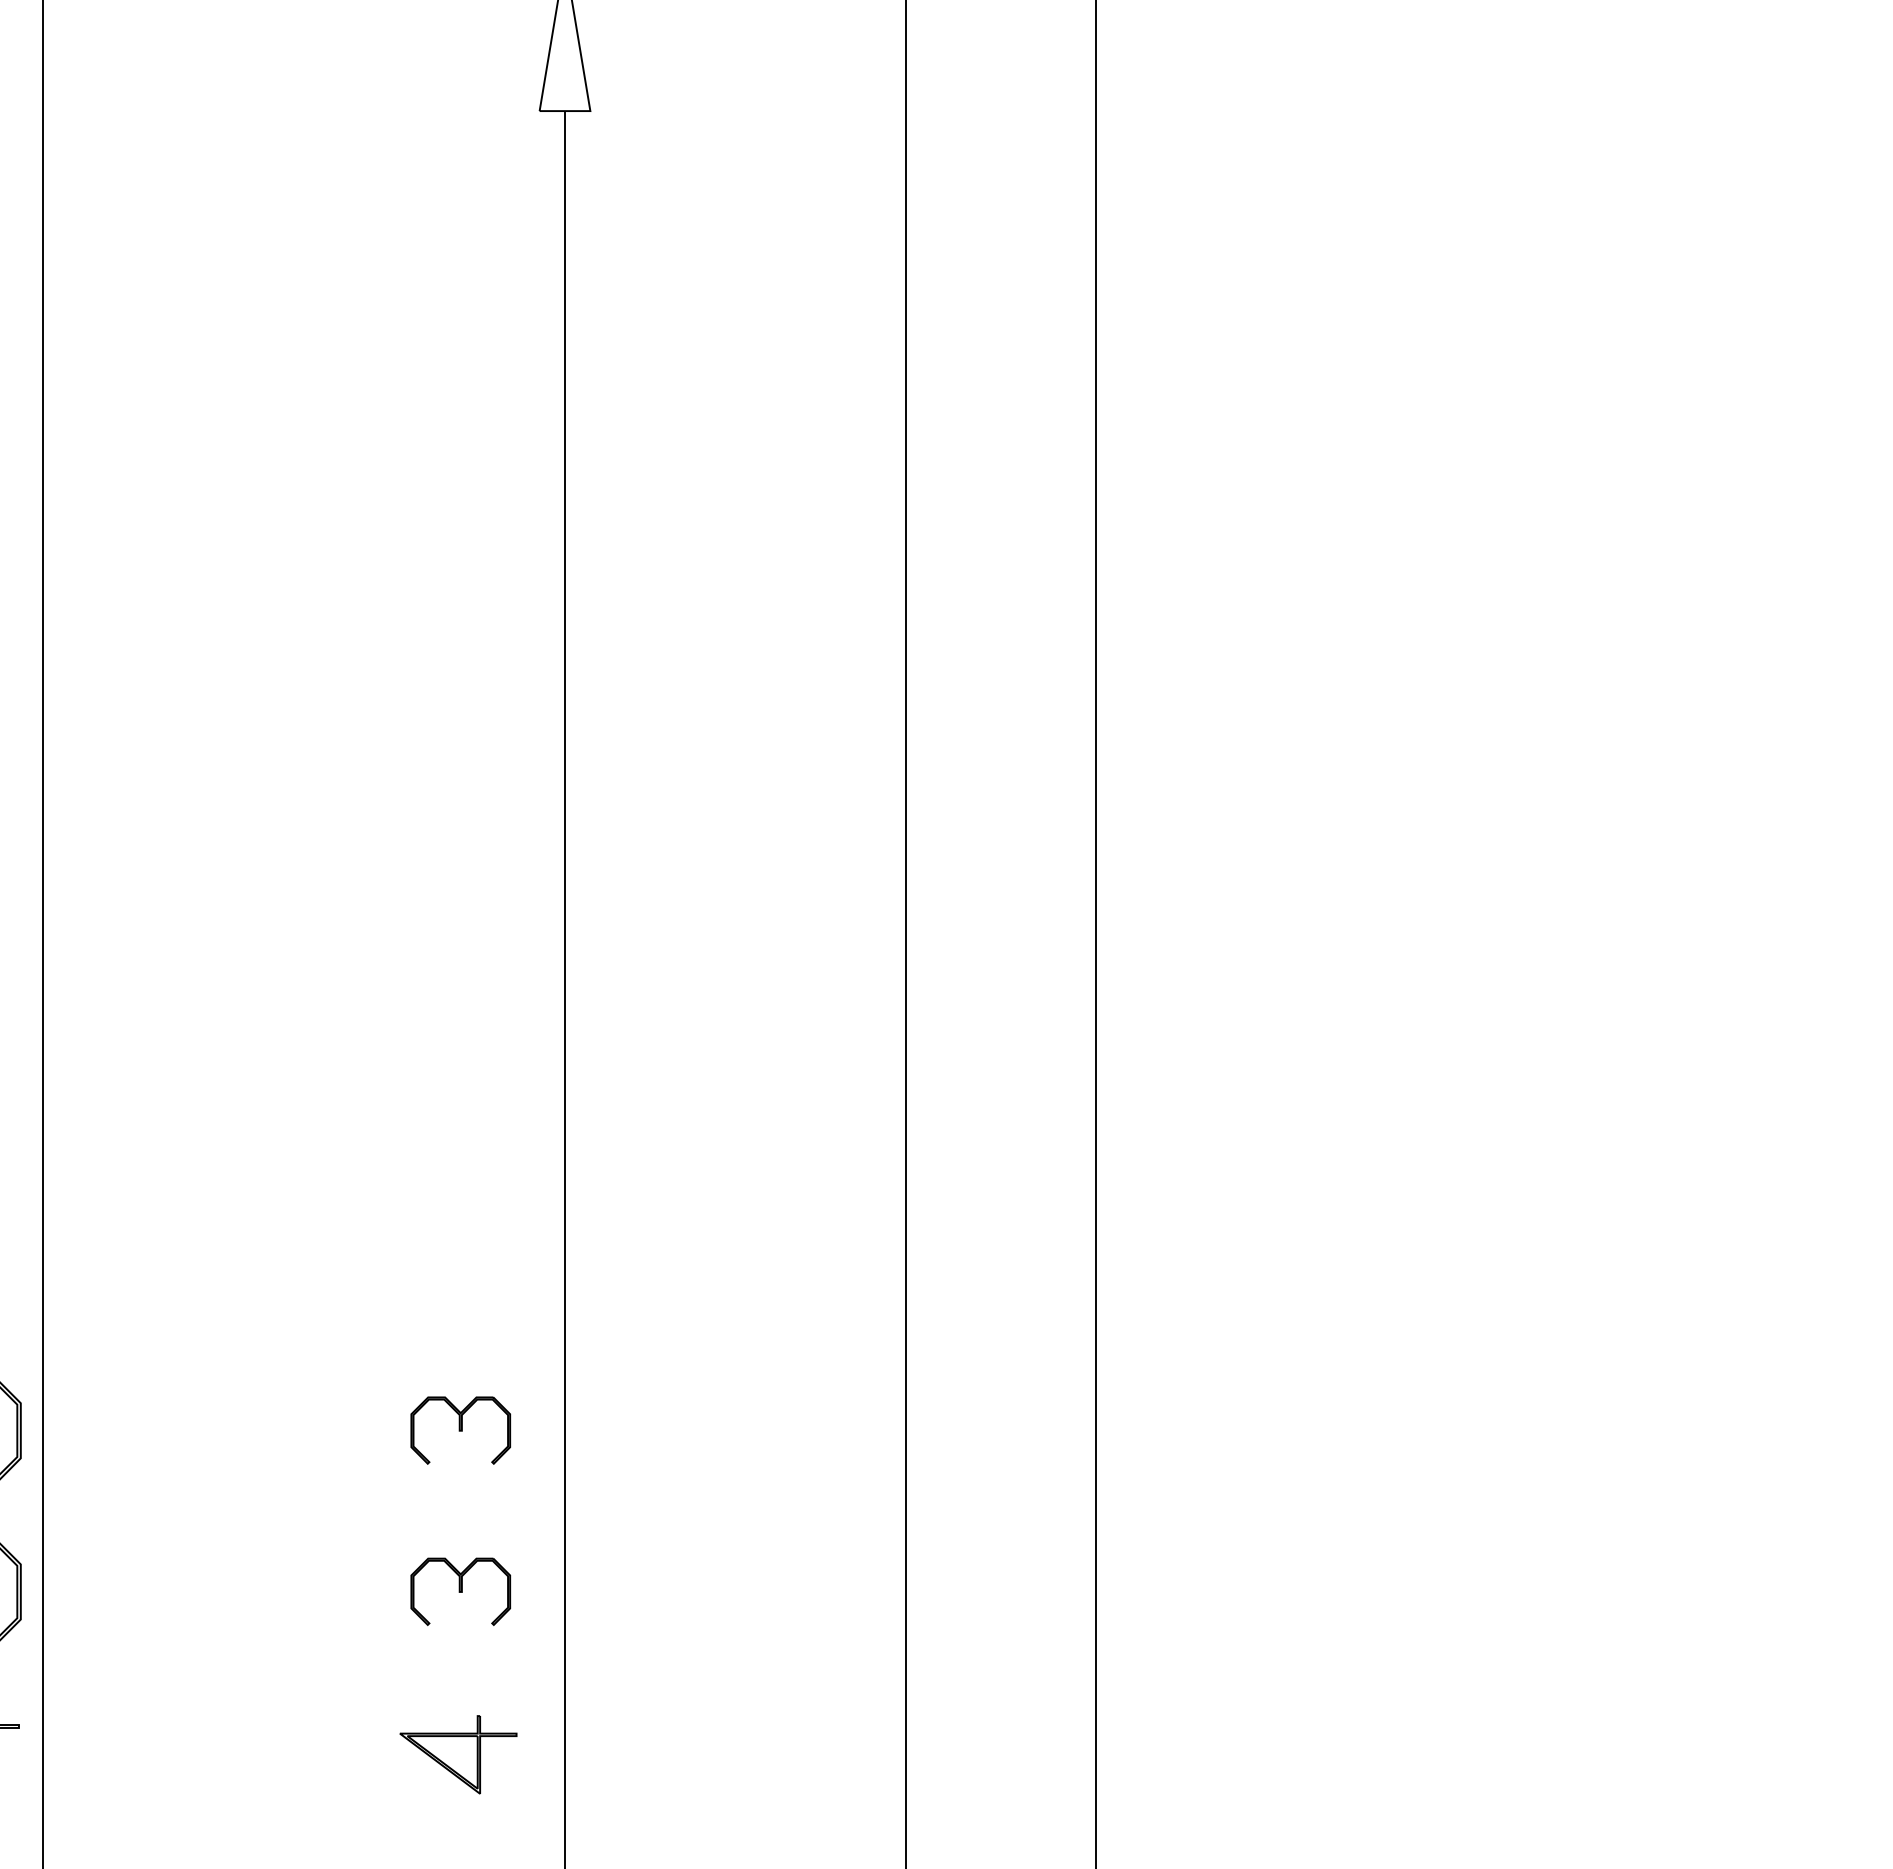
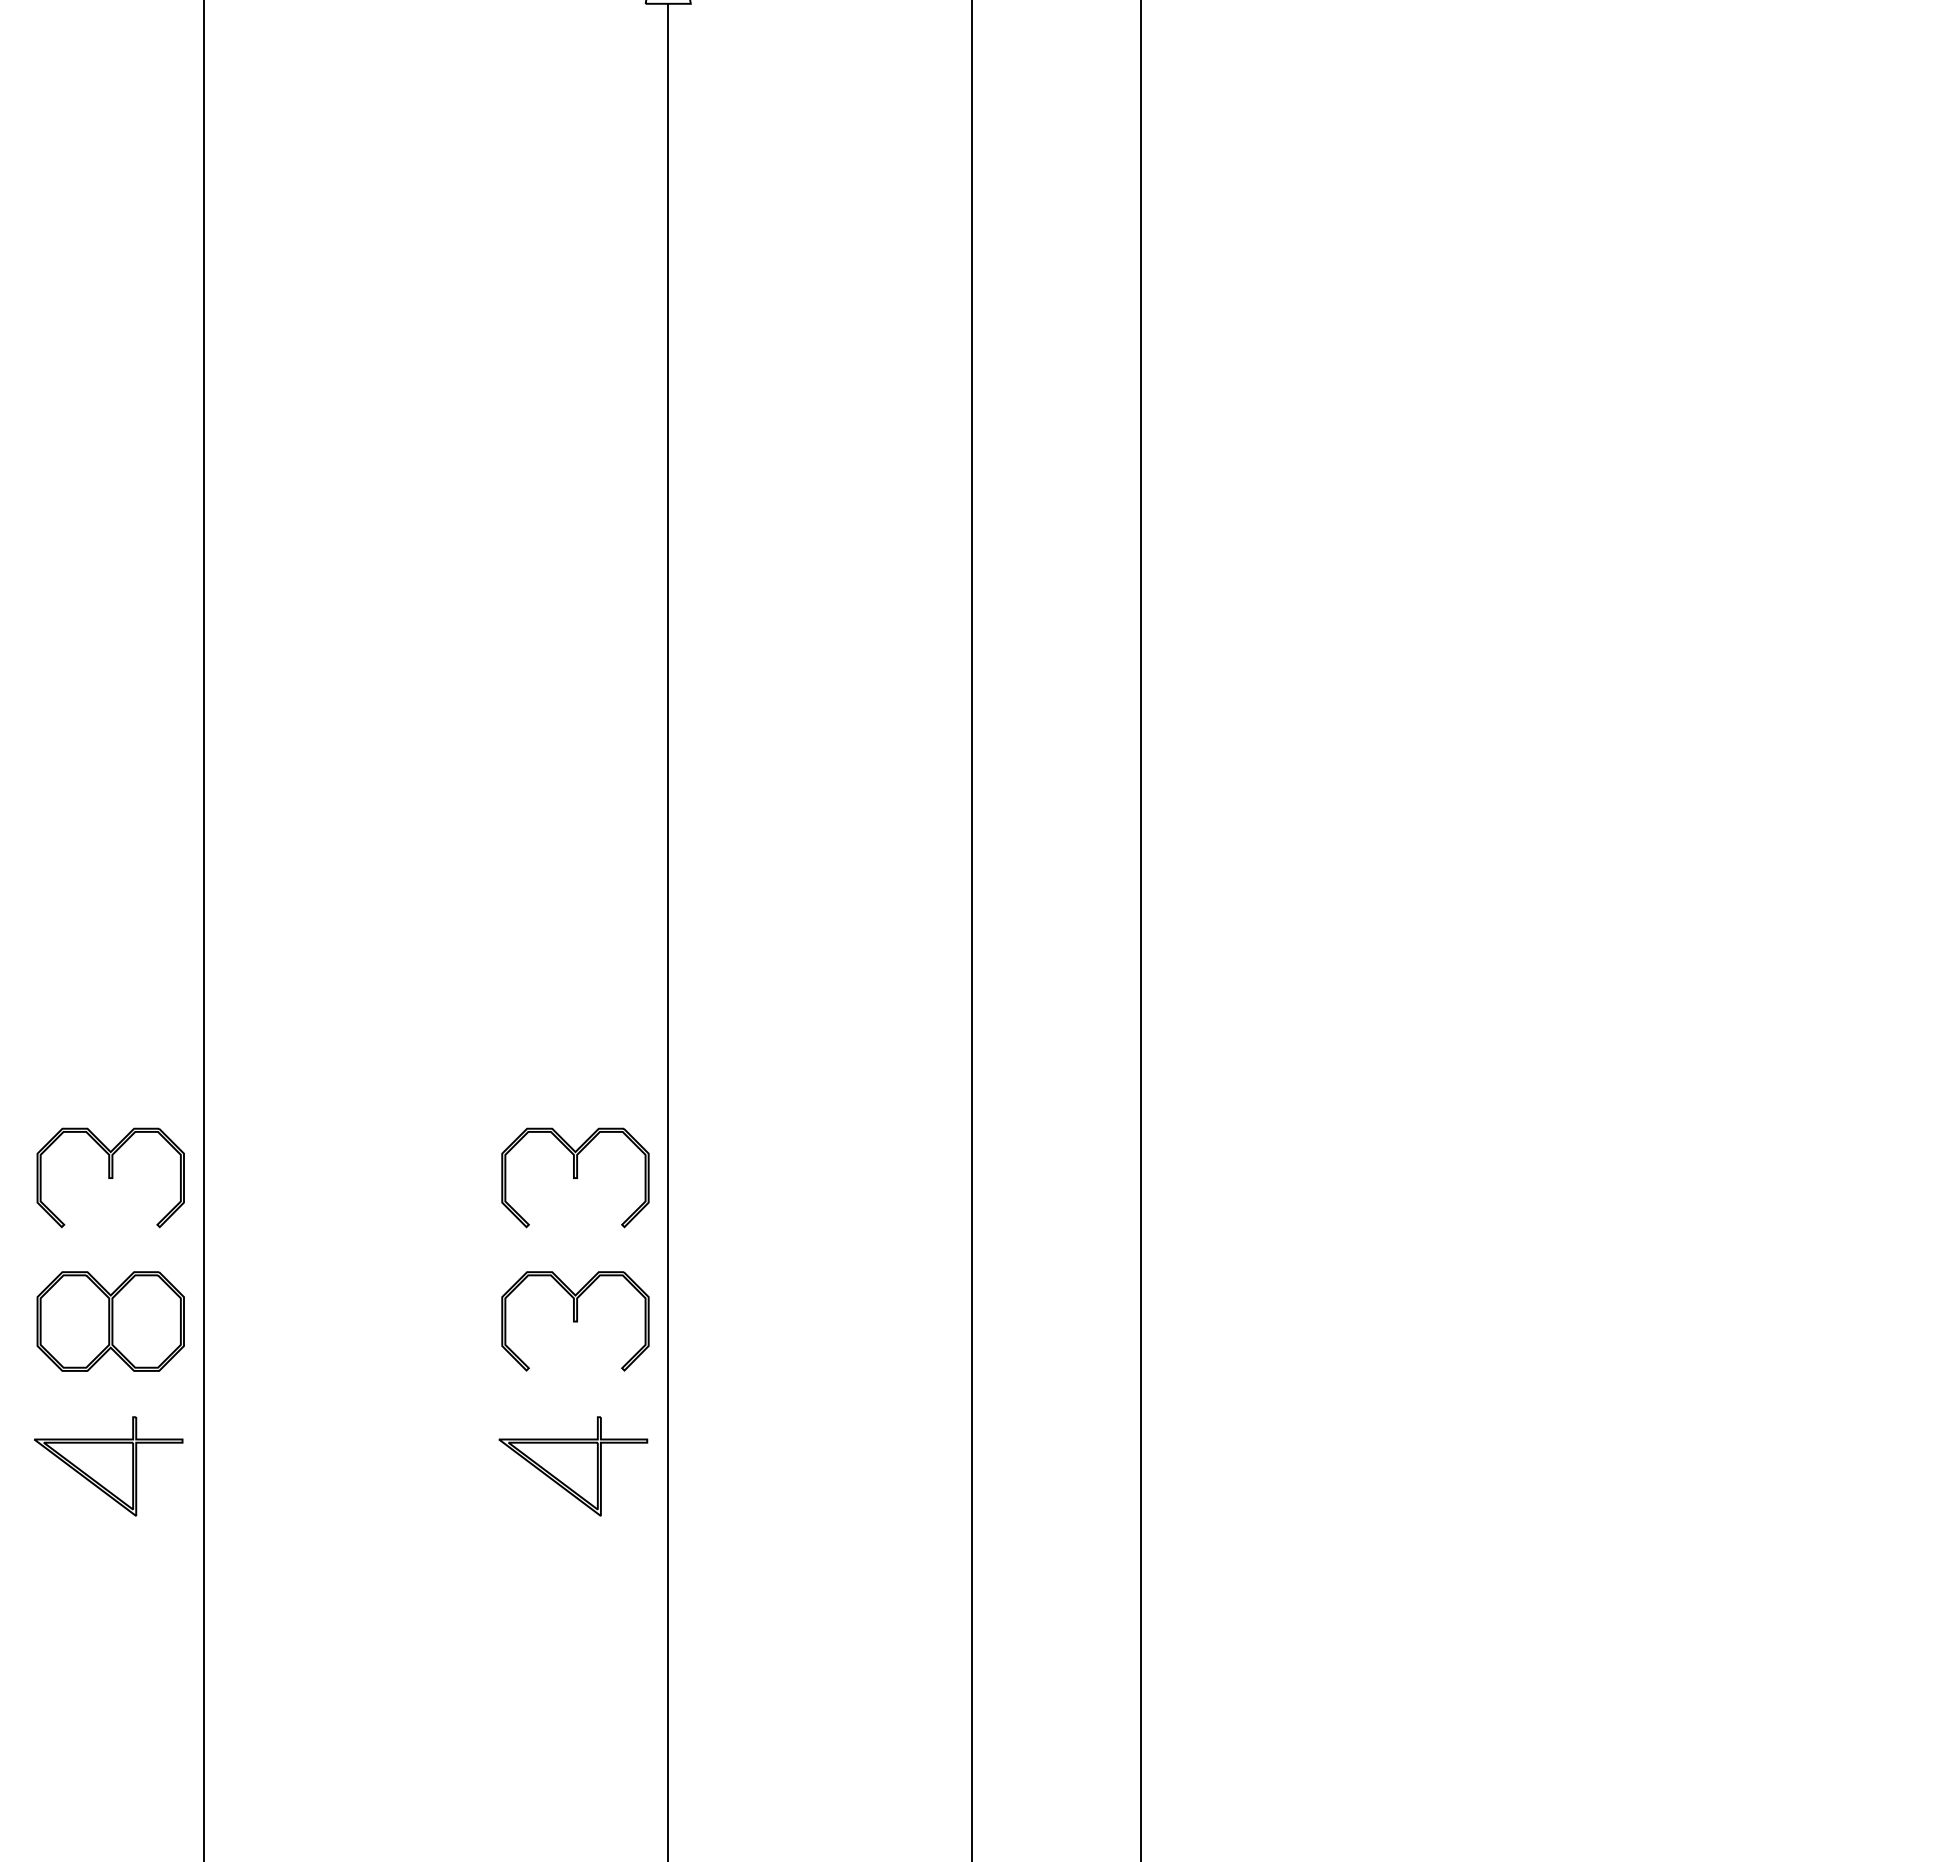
part: (460, 1430) -> (575, 1177), size x1.67
part: (460, 1591) -> (575, 1321), size x1.67
part: (458, 1754) -> (573, 1466), size x1.43

